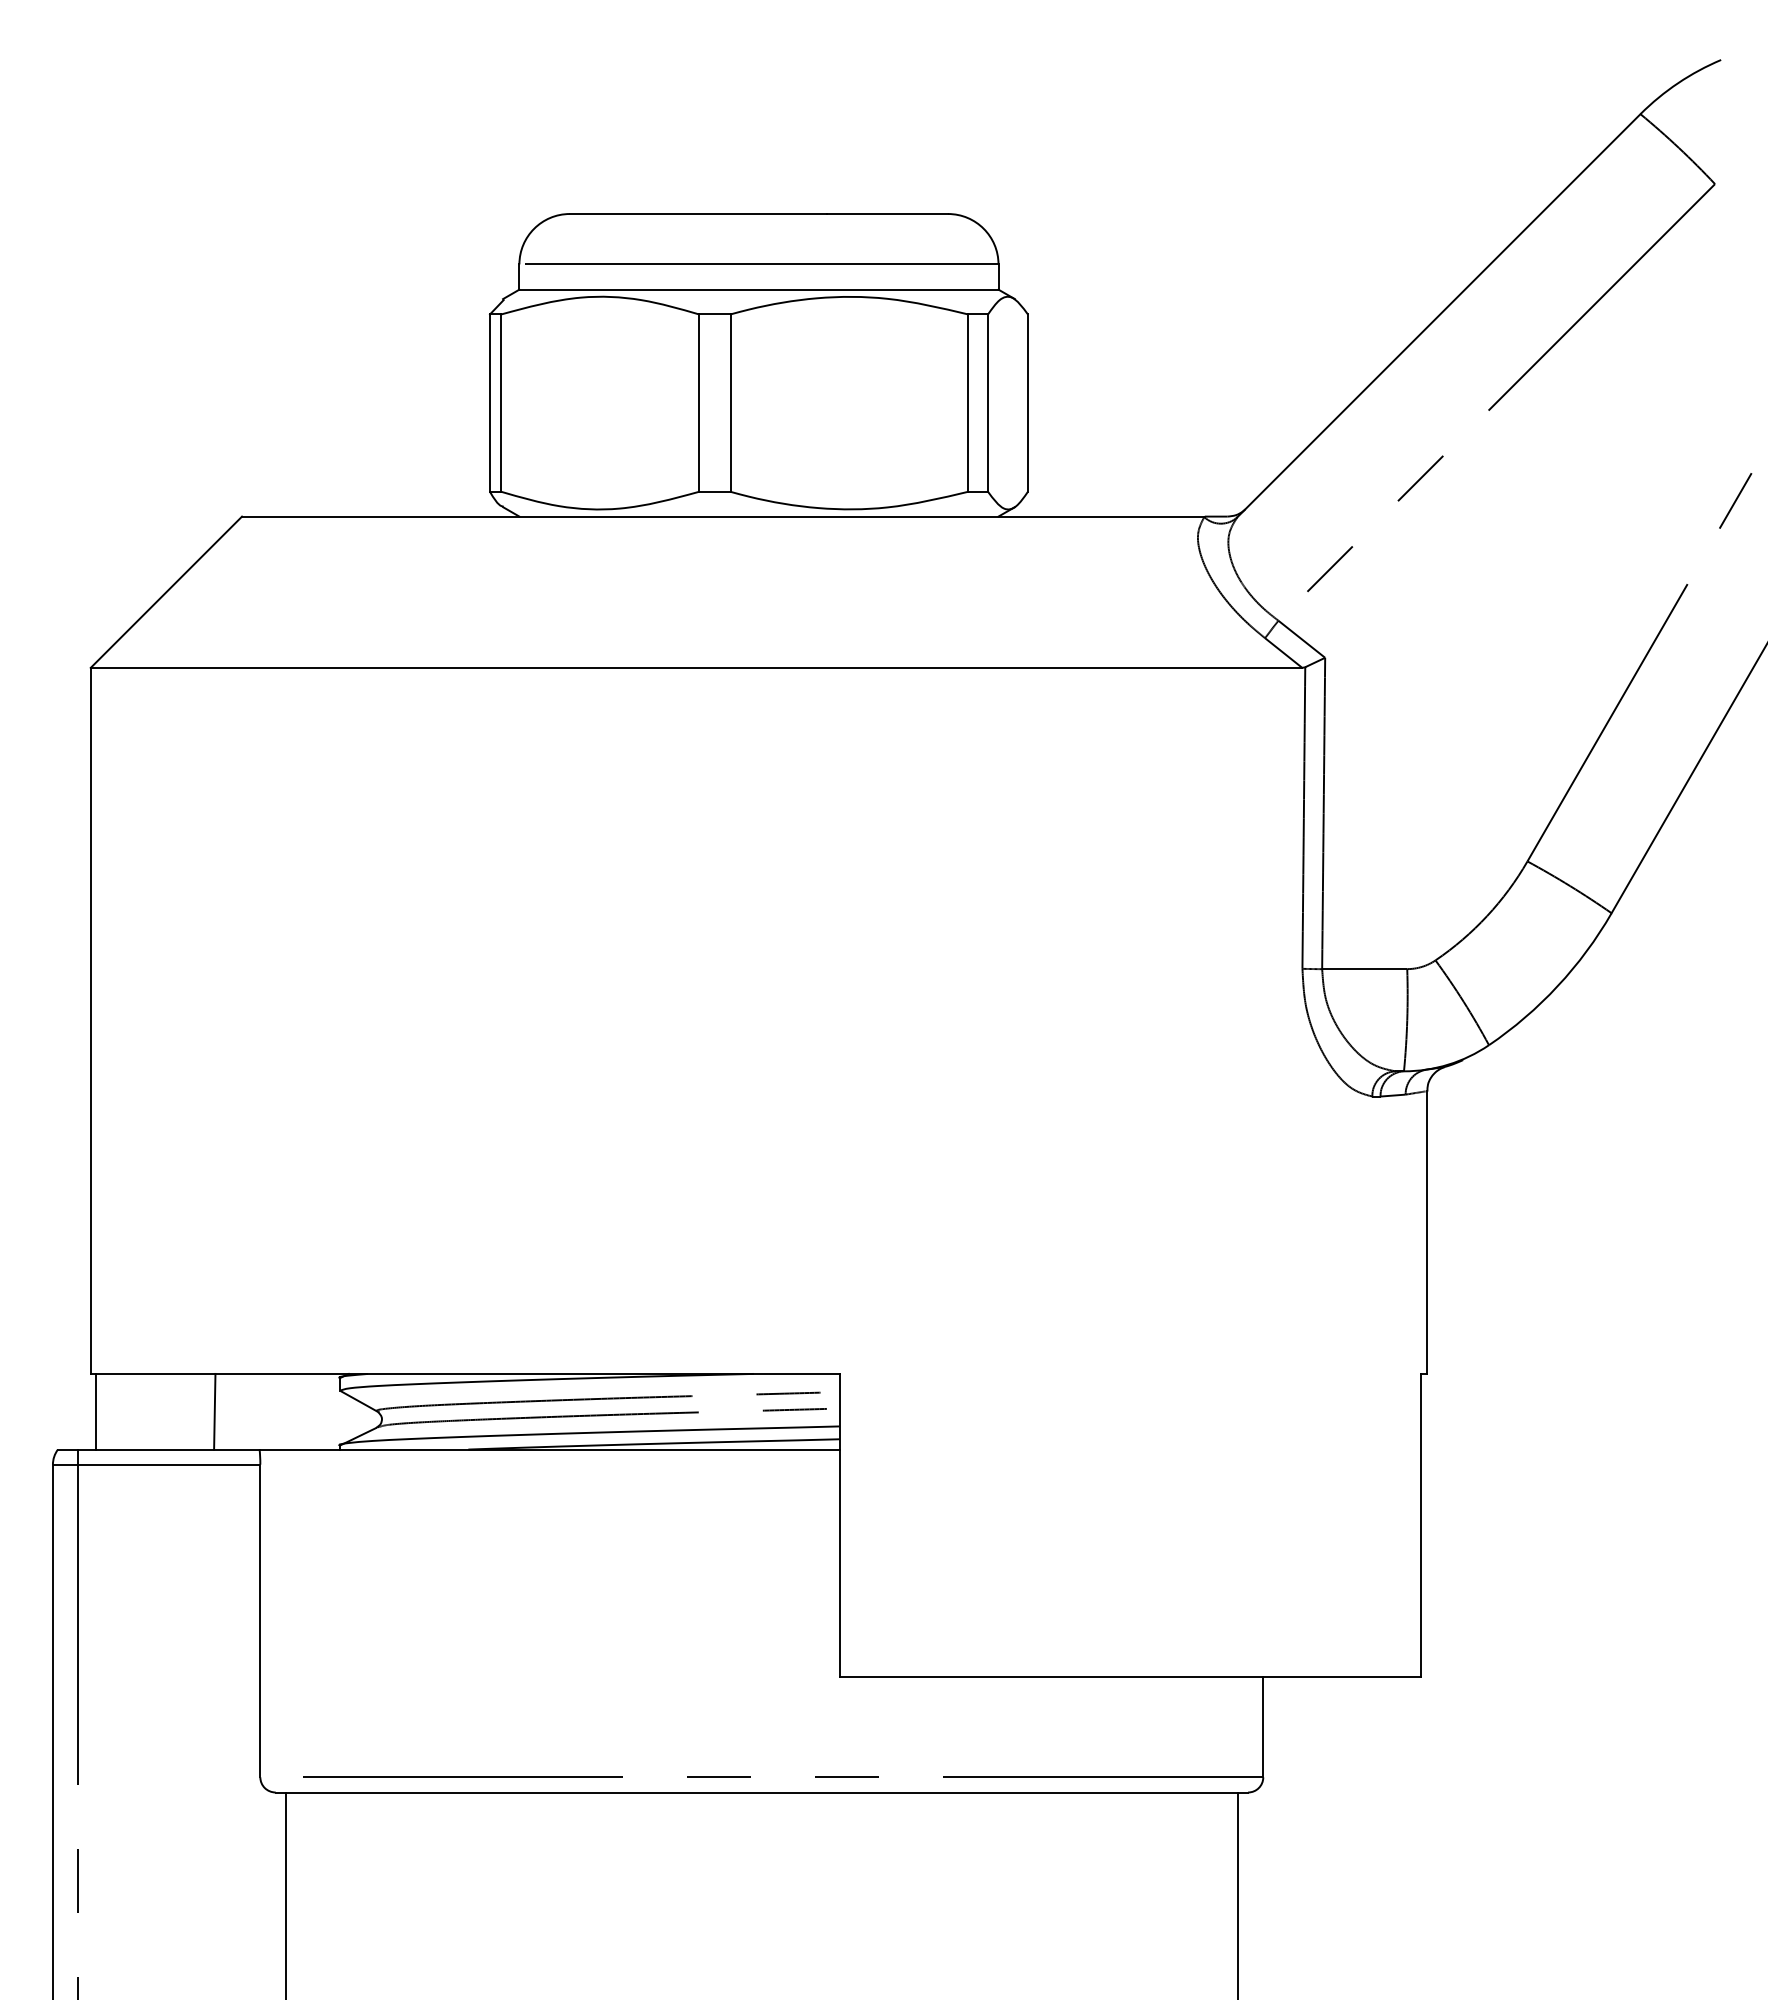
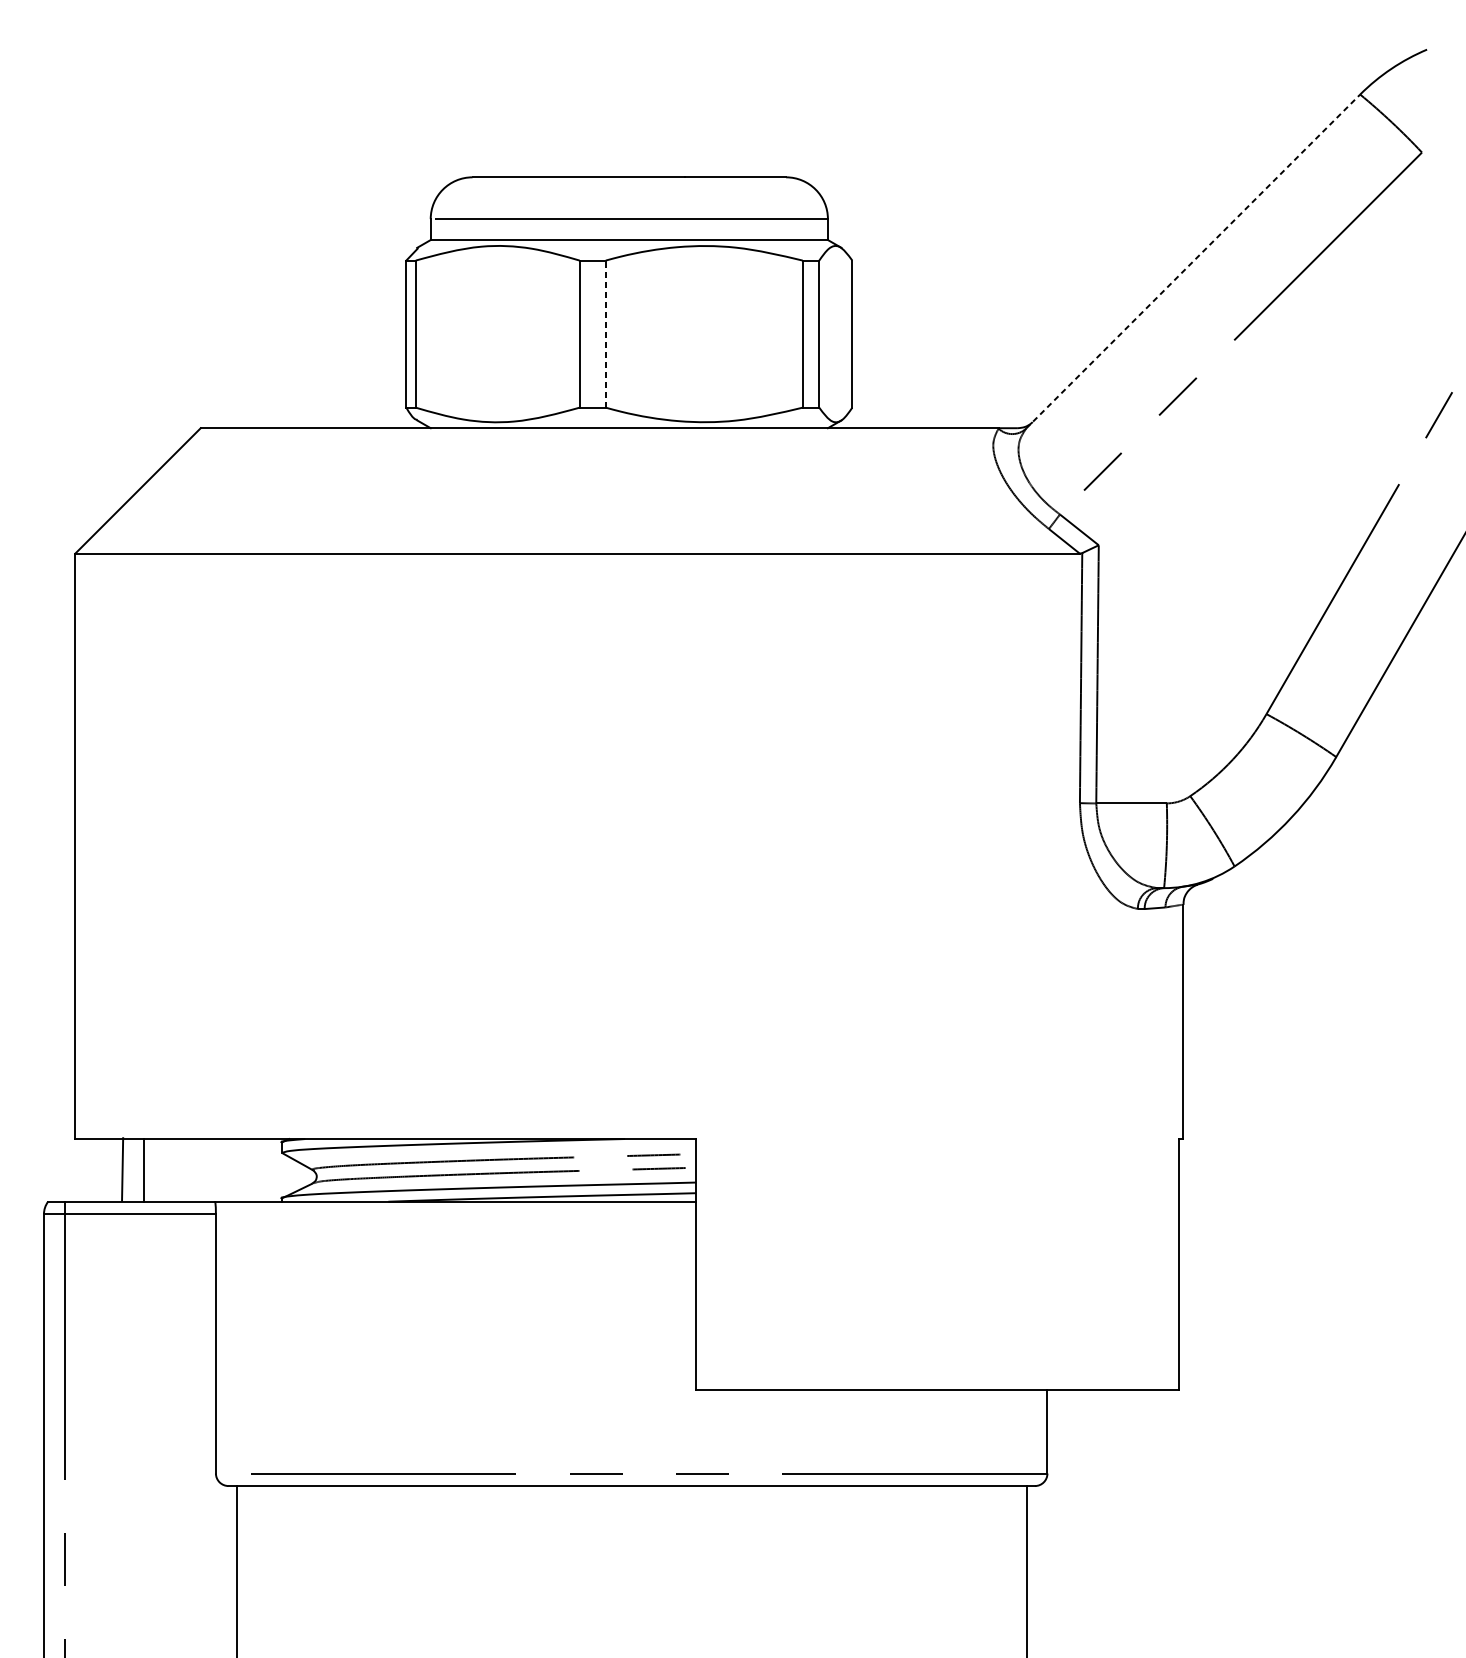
line: (1439, 315) -> (1193, 261), solid -> dashed
line: (730, 403) -> (605, 334), solid -> dashed
line: (95, 1411) -> (143, 1170), moved
line: (214, 1411) -> (122, 1169), moved

